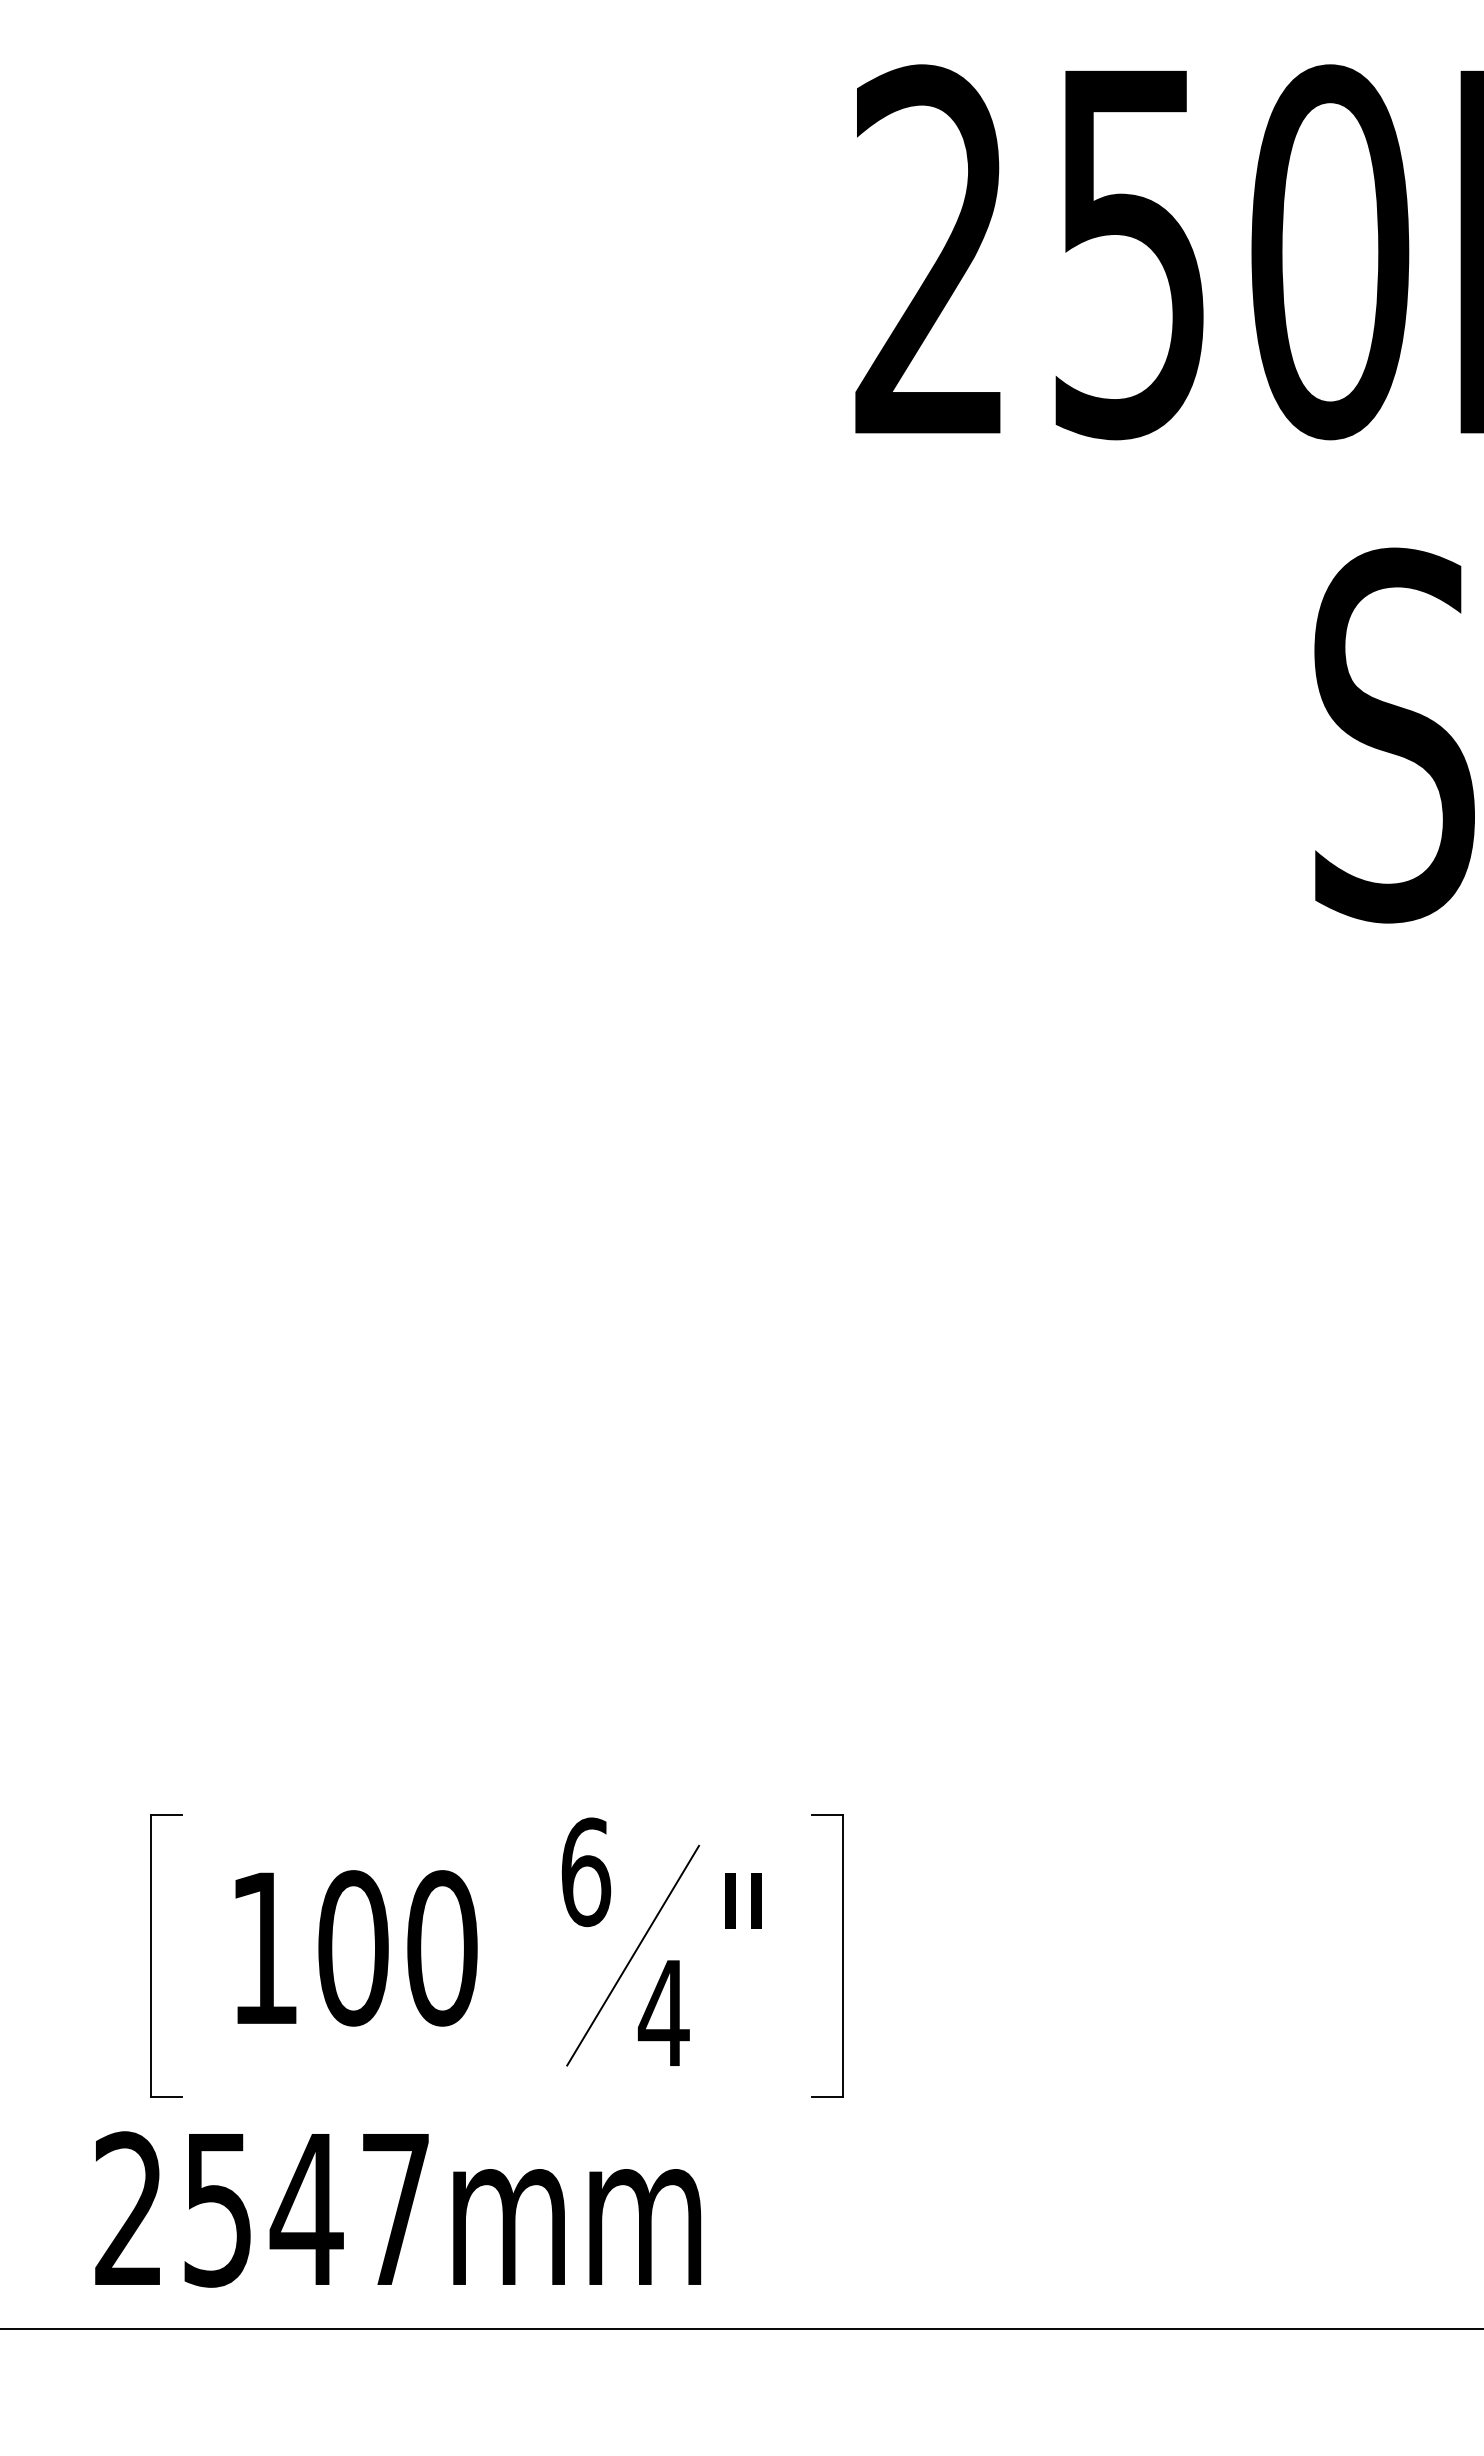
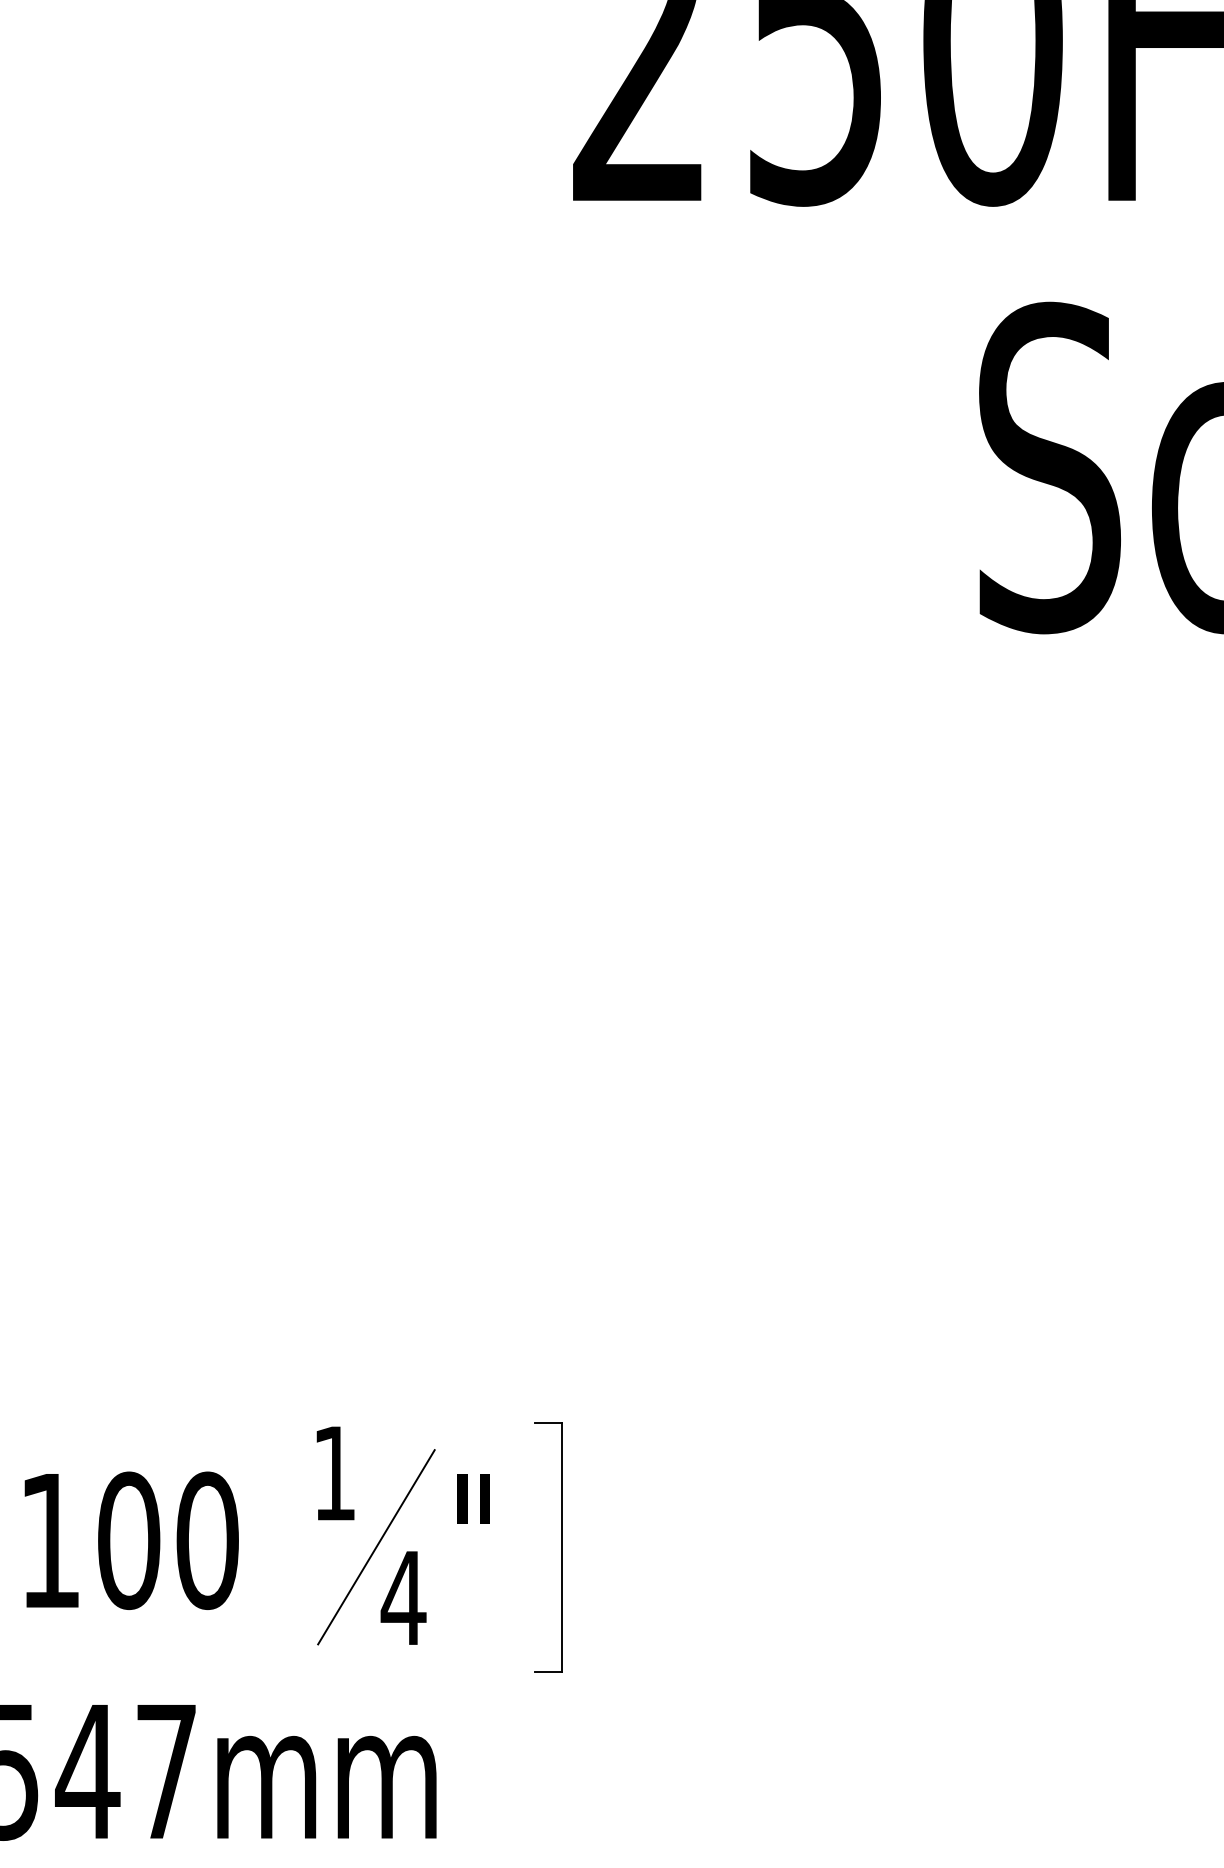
text: (586, 1872) -> (335, 1473), 6 -> 1

